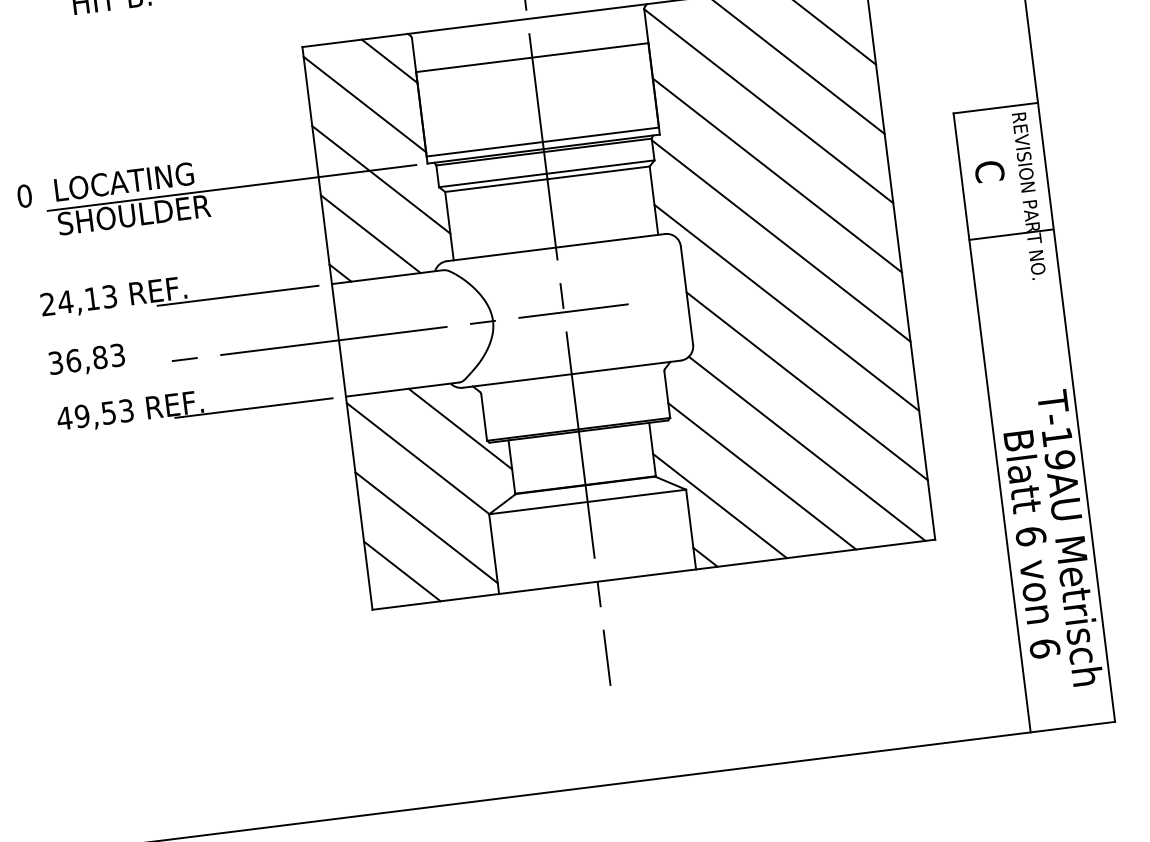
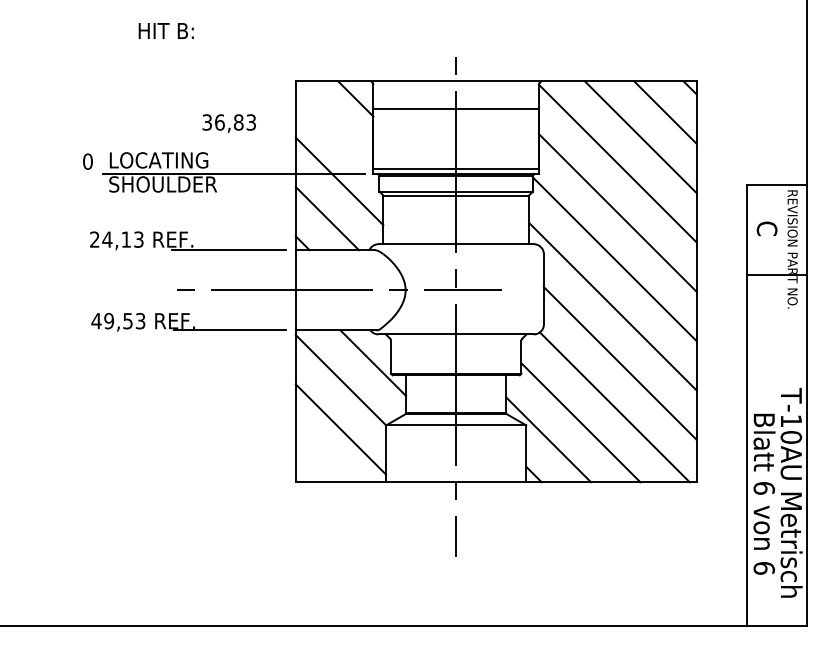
line: (364, 103) -> (334, 126), removed
text: (85, 360) -> (228, 123), moved
text: (1058, 460) -> (790, 437), T-19AU -> T-10AU
line: (401, 570) -> (319, 457), removed

